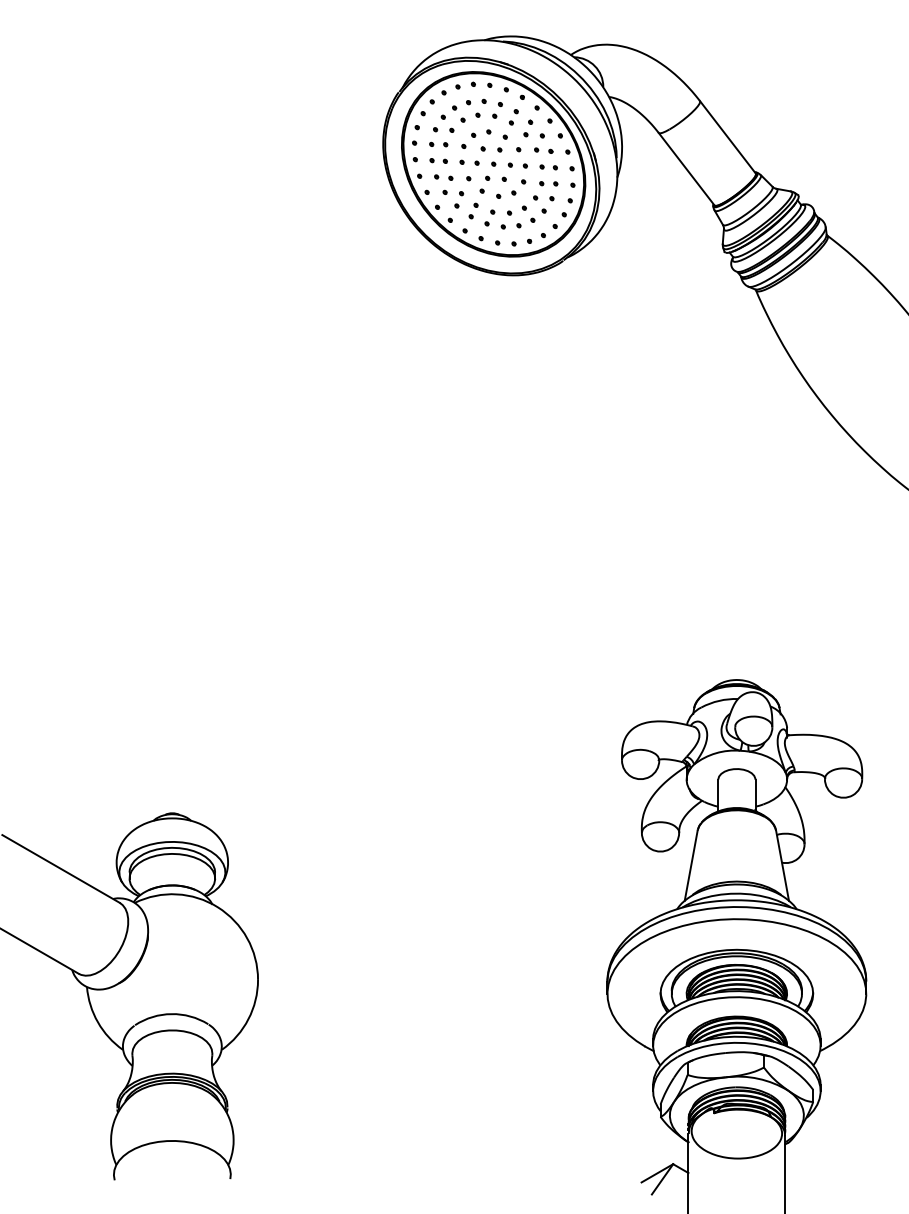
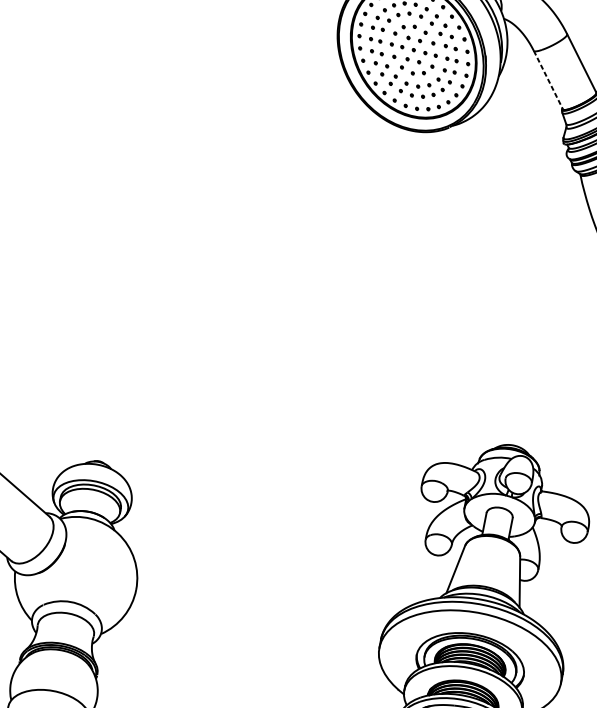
line: (686, 169) -> (548, 80), solid -> dashed

